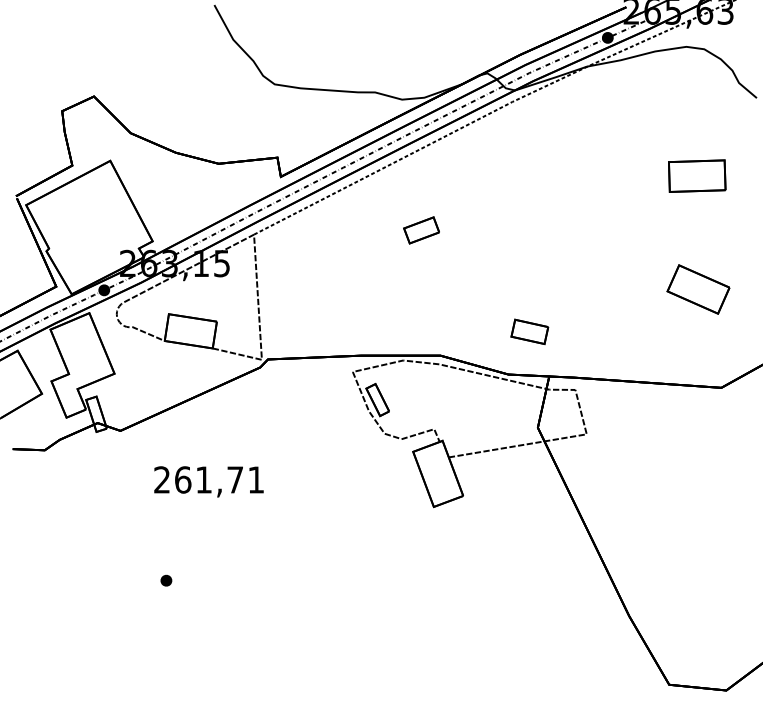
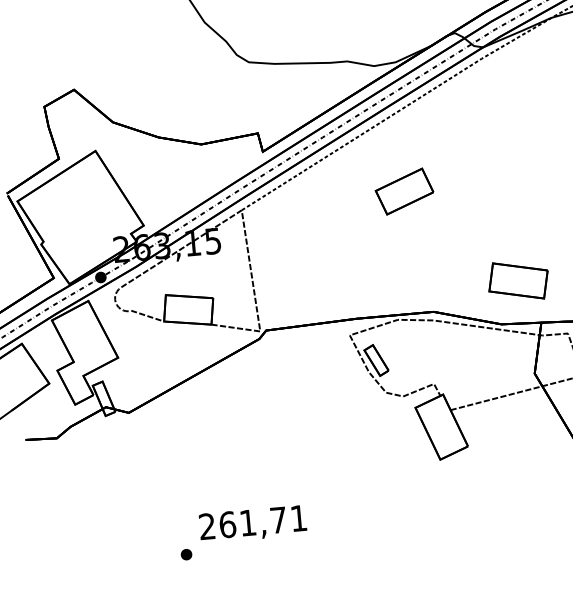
part: (421, 230) -> (404, 191), size x1.67
part: (529, 331) -> (518, 280), size x1.67
text: (208, 481) -> (252, 524), moved

